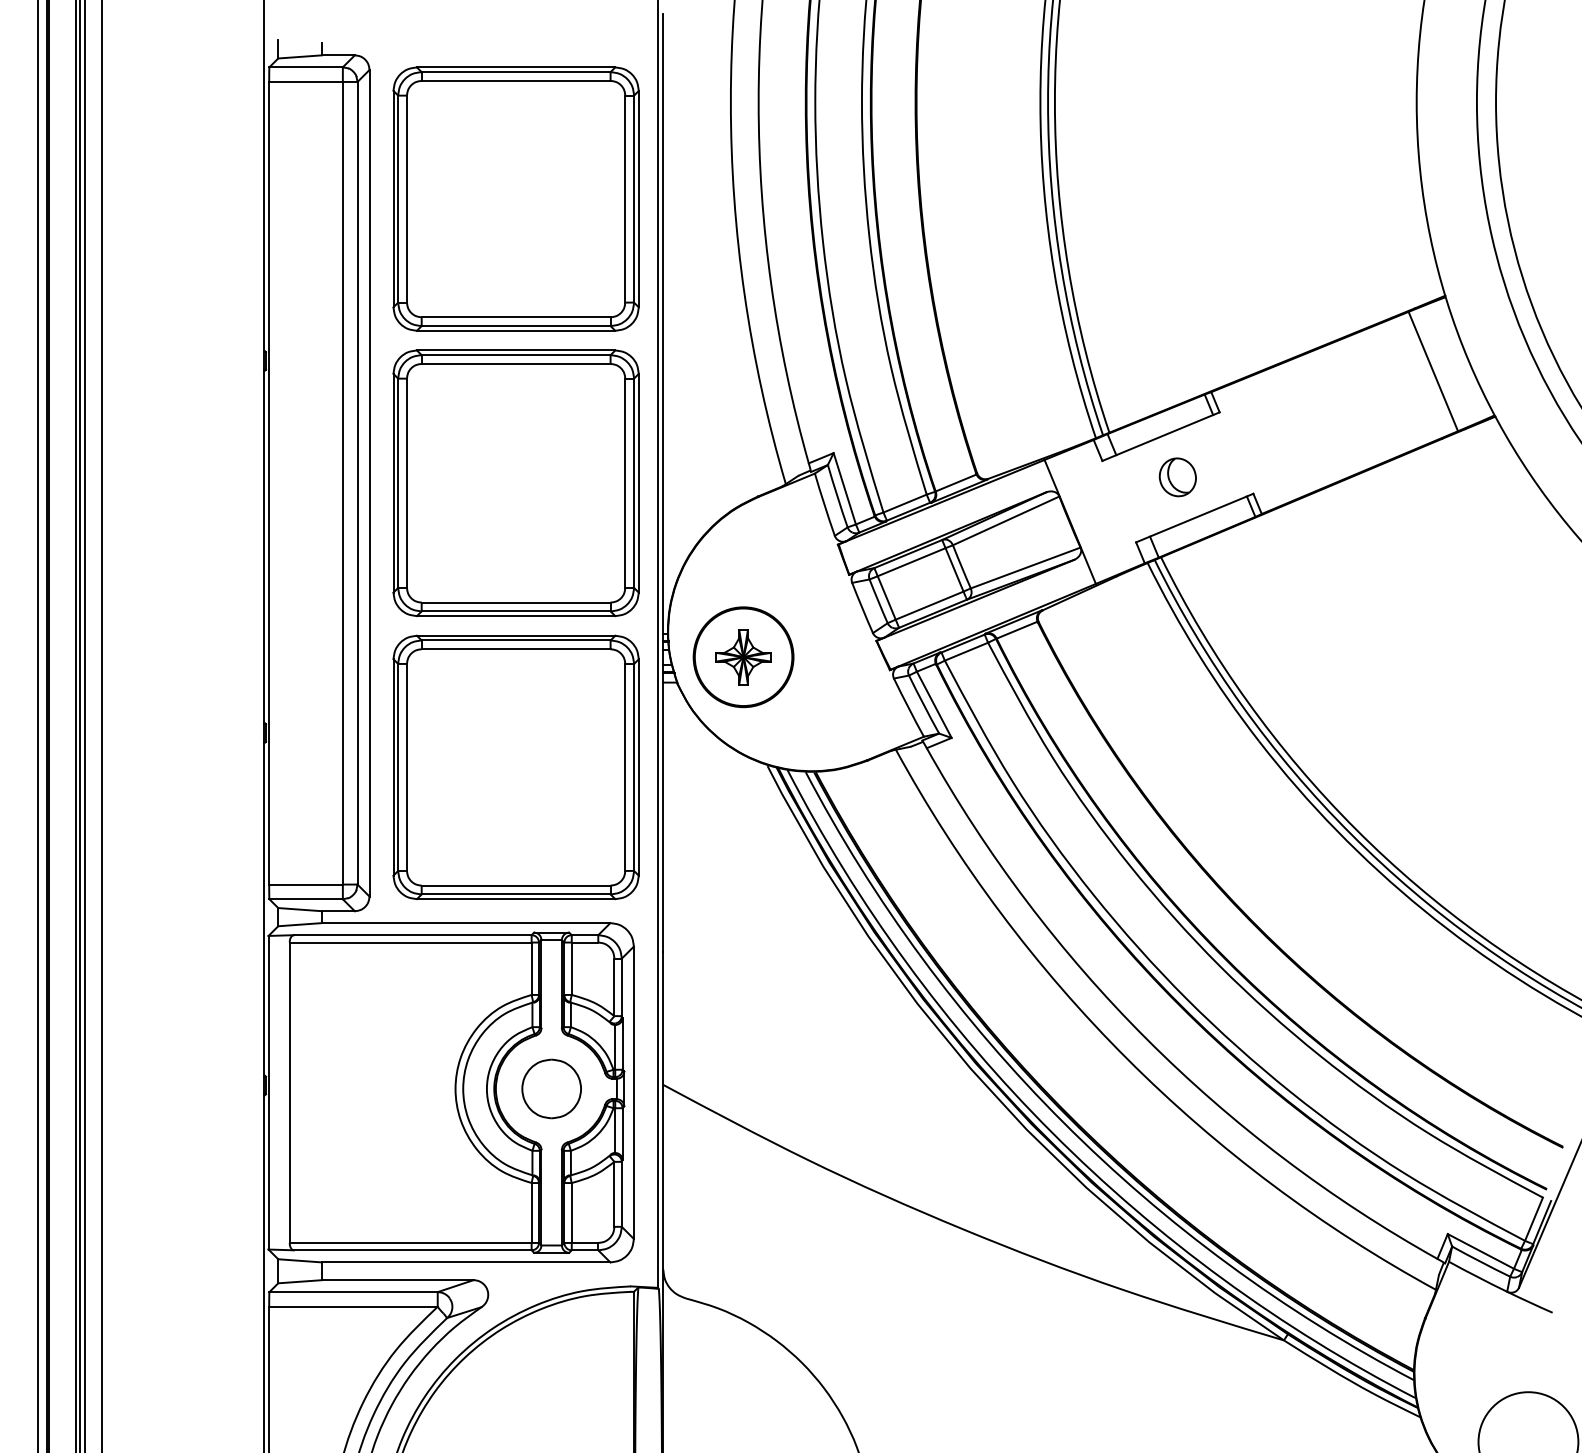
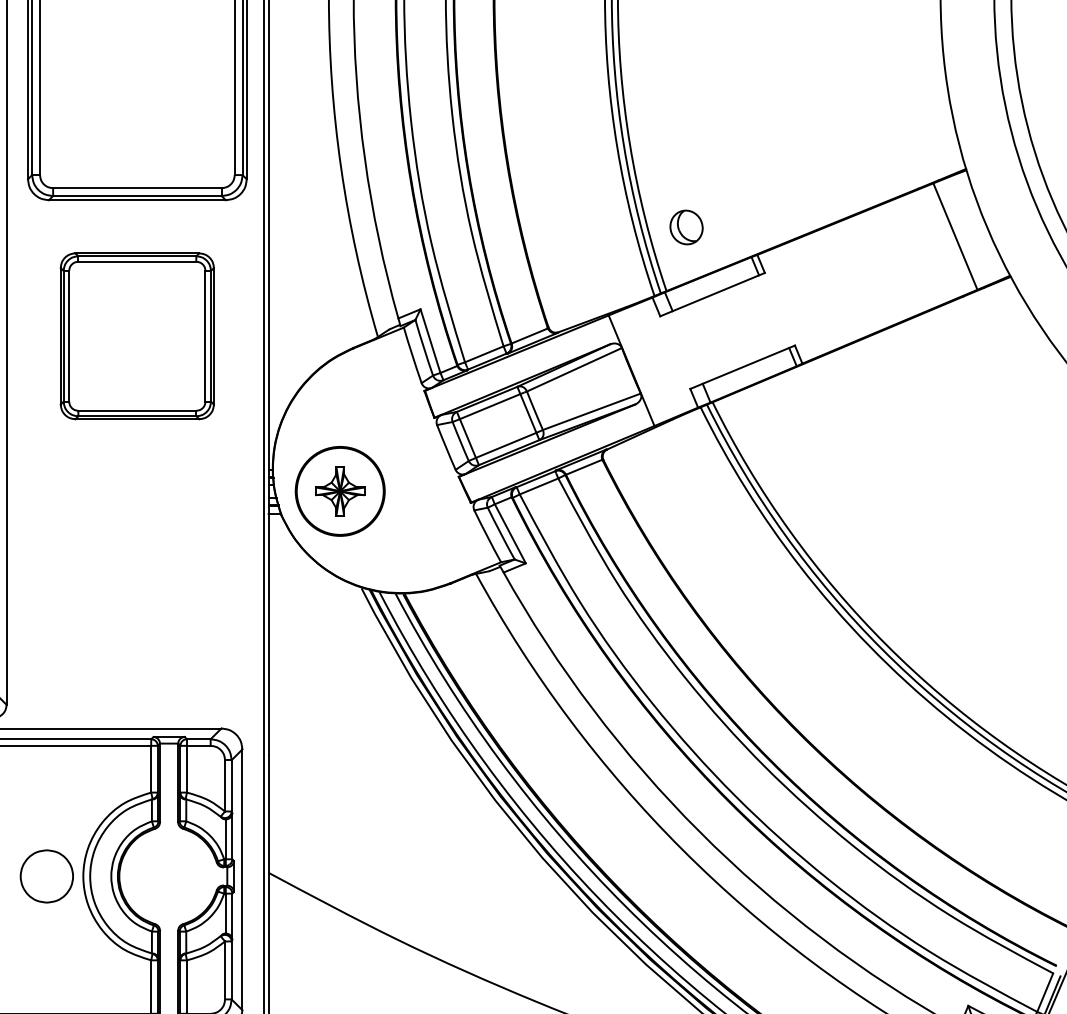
part: (1177, 477) -> (686, 227), moved
part: (515, 483) -> (136, 336), size x0.7
part: (515, 767) -> (136, 589), removed
part: (551, 1088) -> (46, 876), moved

